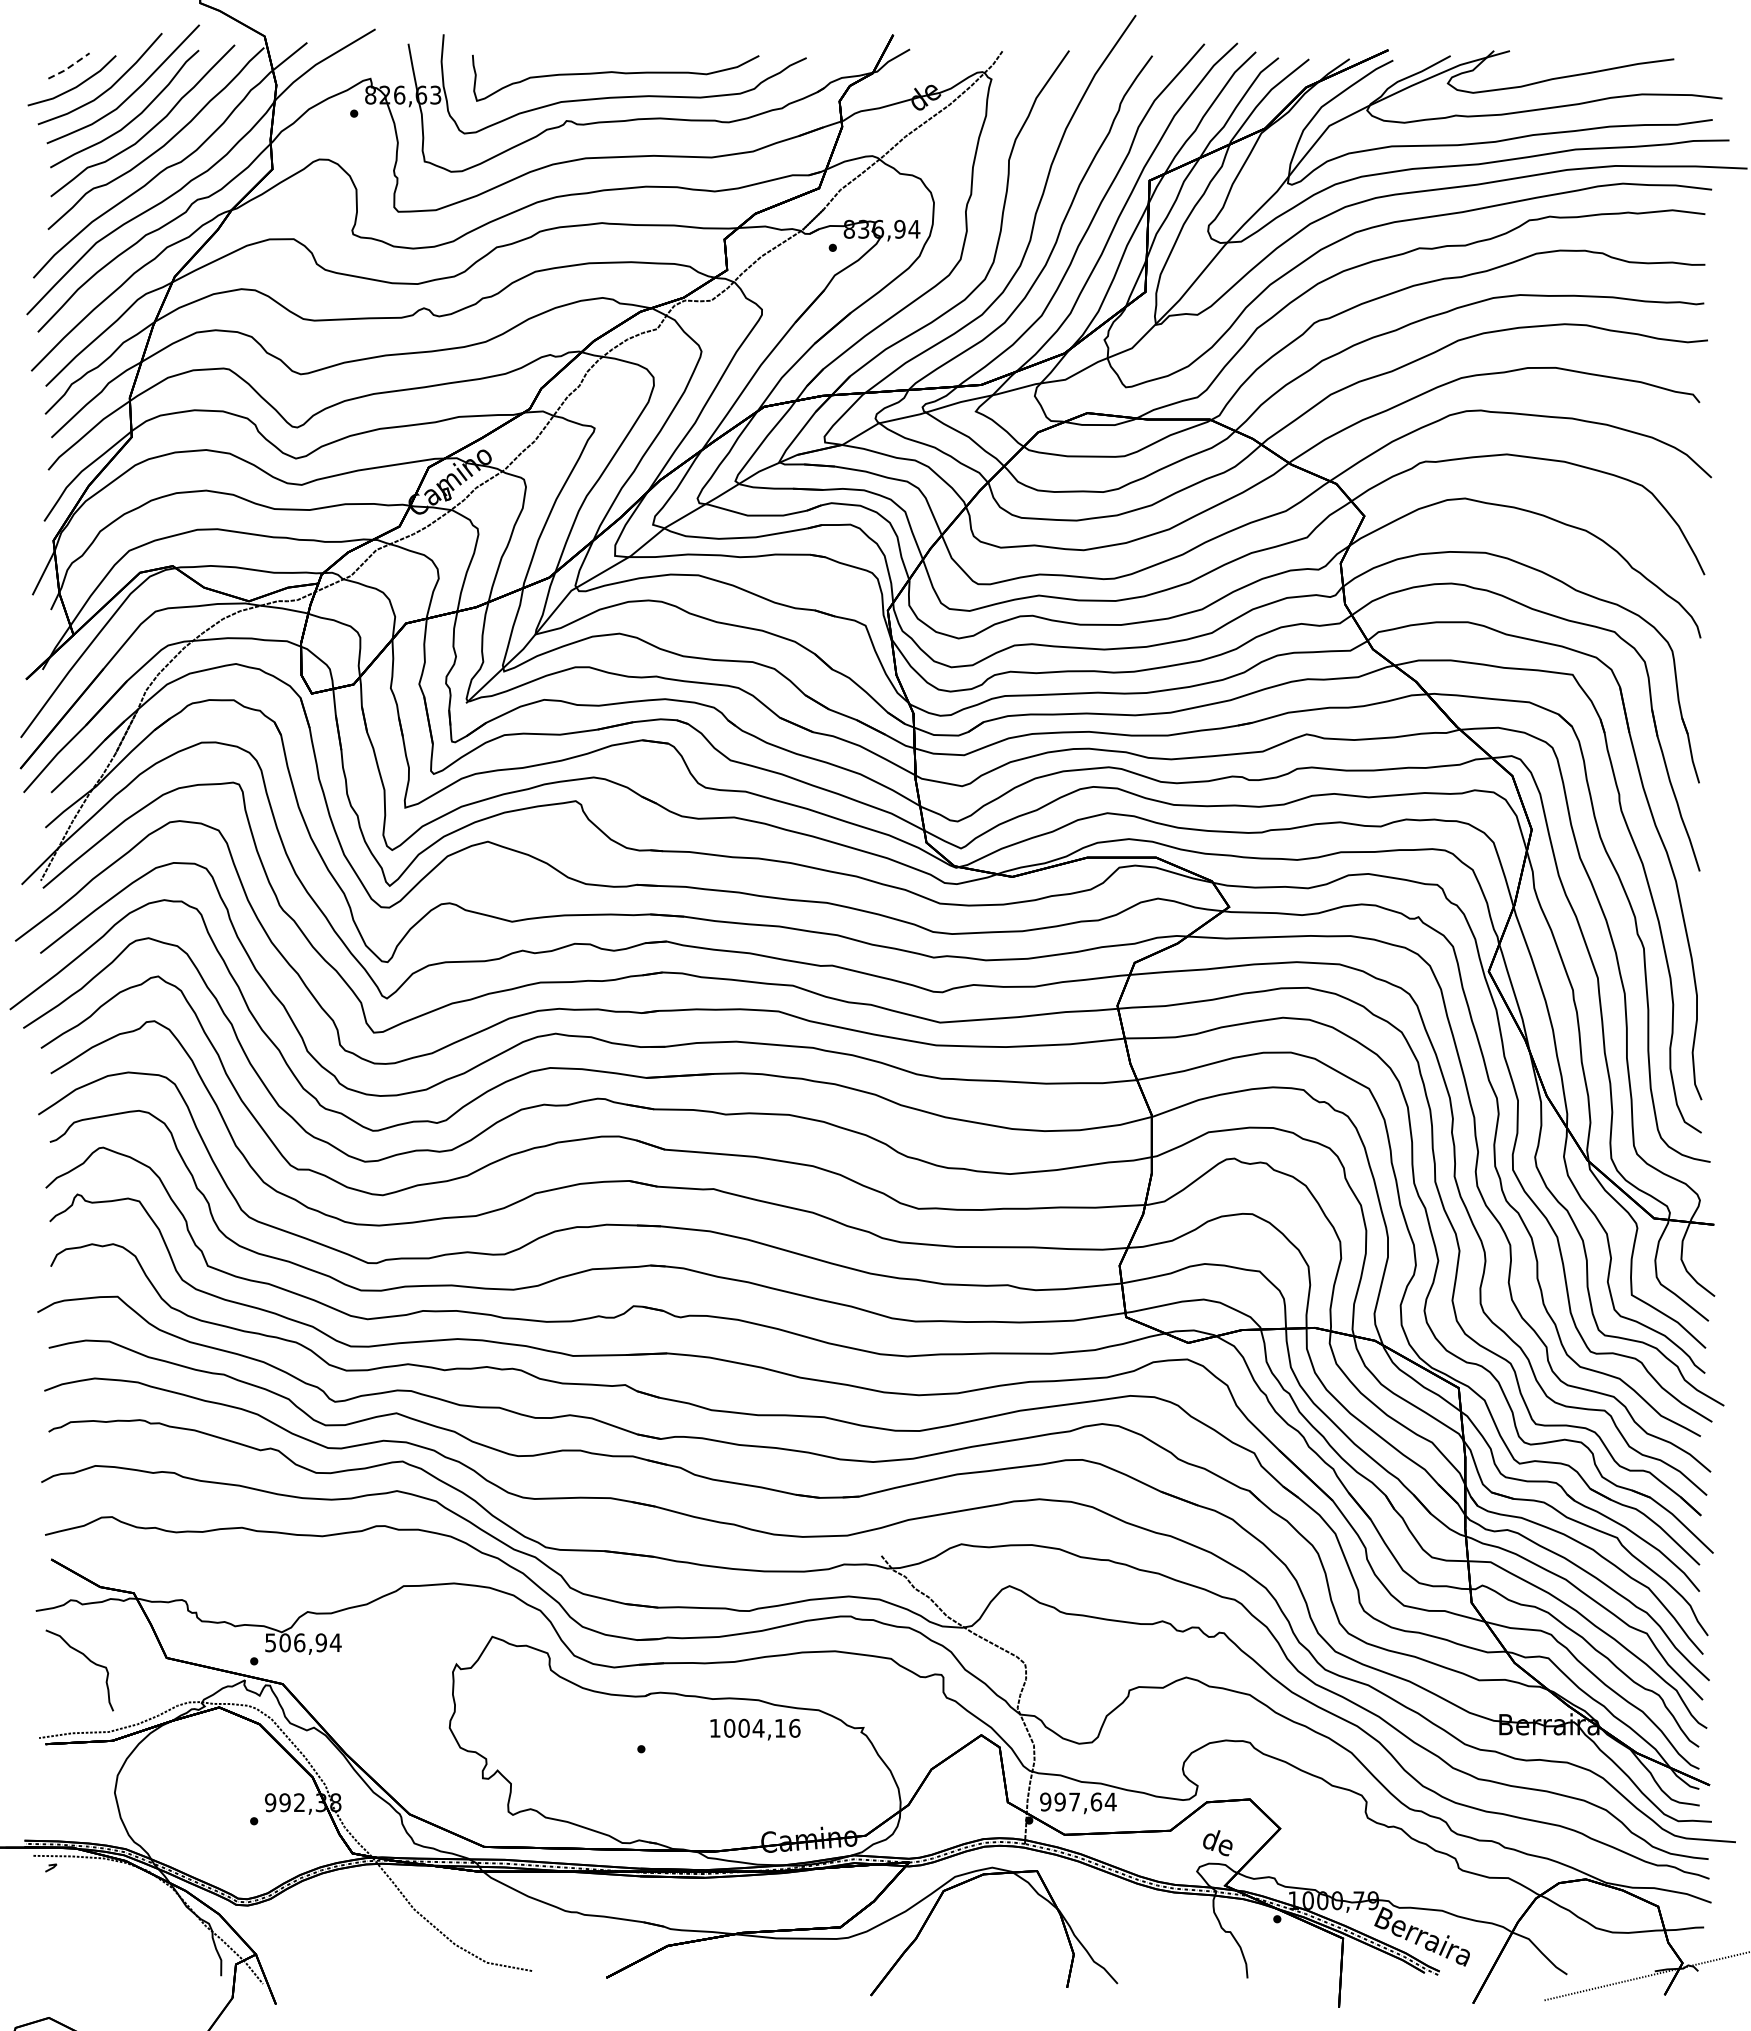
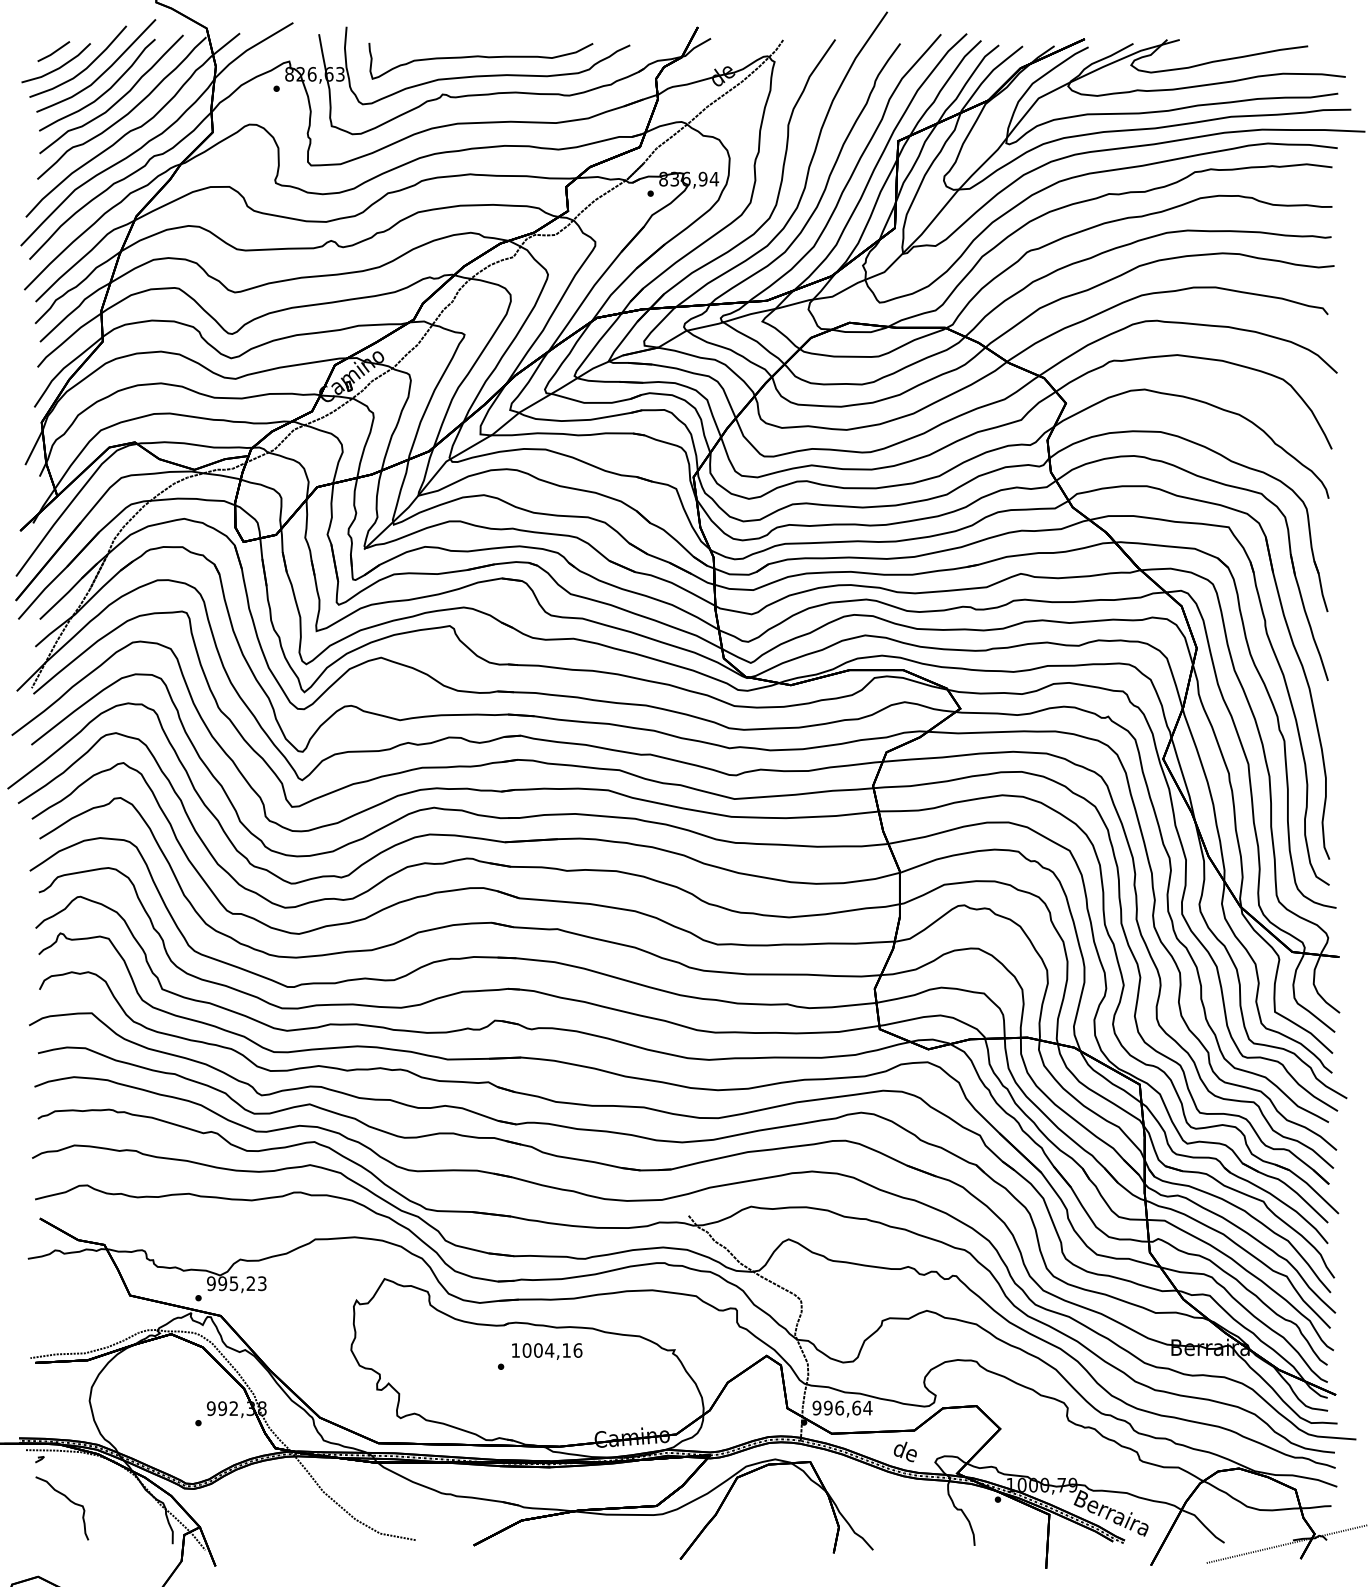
line: (69, 67) -> (54, 52), dashed -> solid
text: (303, 1642) -> (237, 1283), 506,94 -> 995,23
curve: (88, 1660) -> (69, 1500), moved
text: (755, 1729) -> (547, 1351), moved
text: (1074, 1801) -> (839, 1407), 997,64 -> 996,64
text: (1217, 1843) -> (905, 1452), moved

